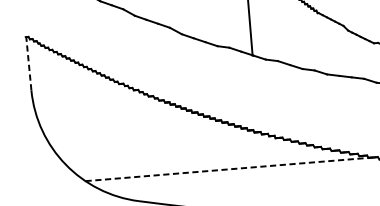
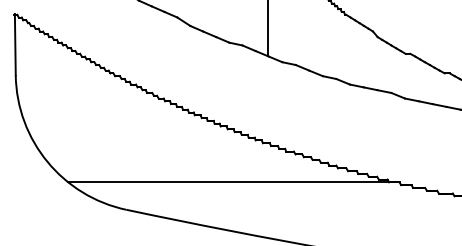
line: (28, 63) -> (15, 44), dashed -> solid
line: (230, 169) -> (232, 182), dashed -> solid

